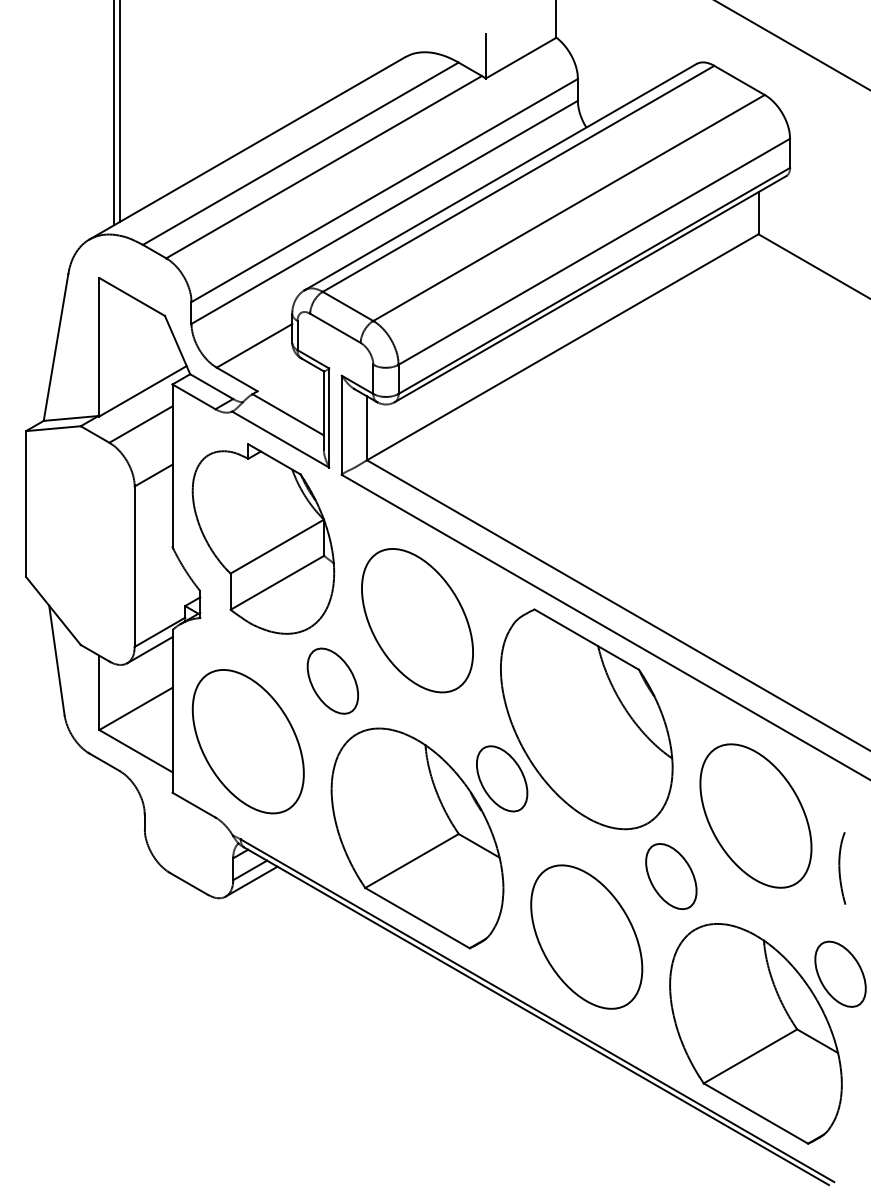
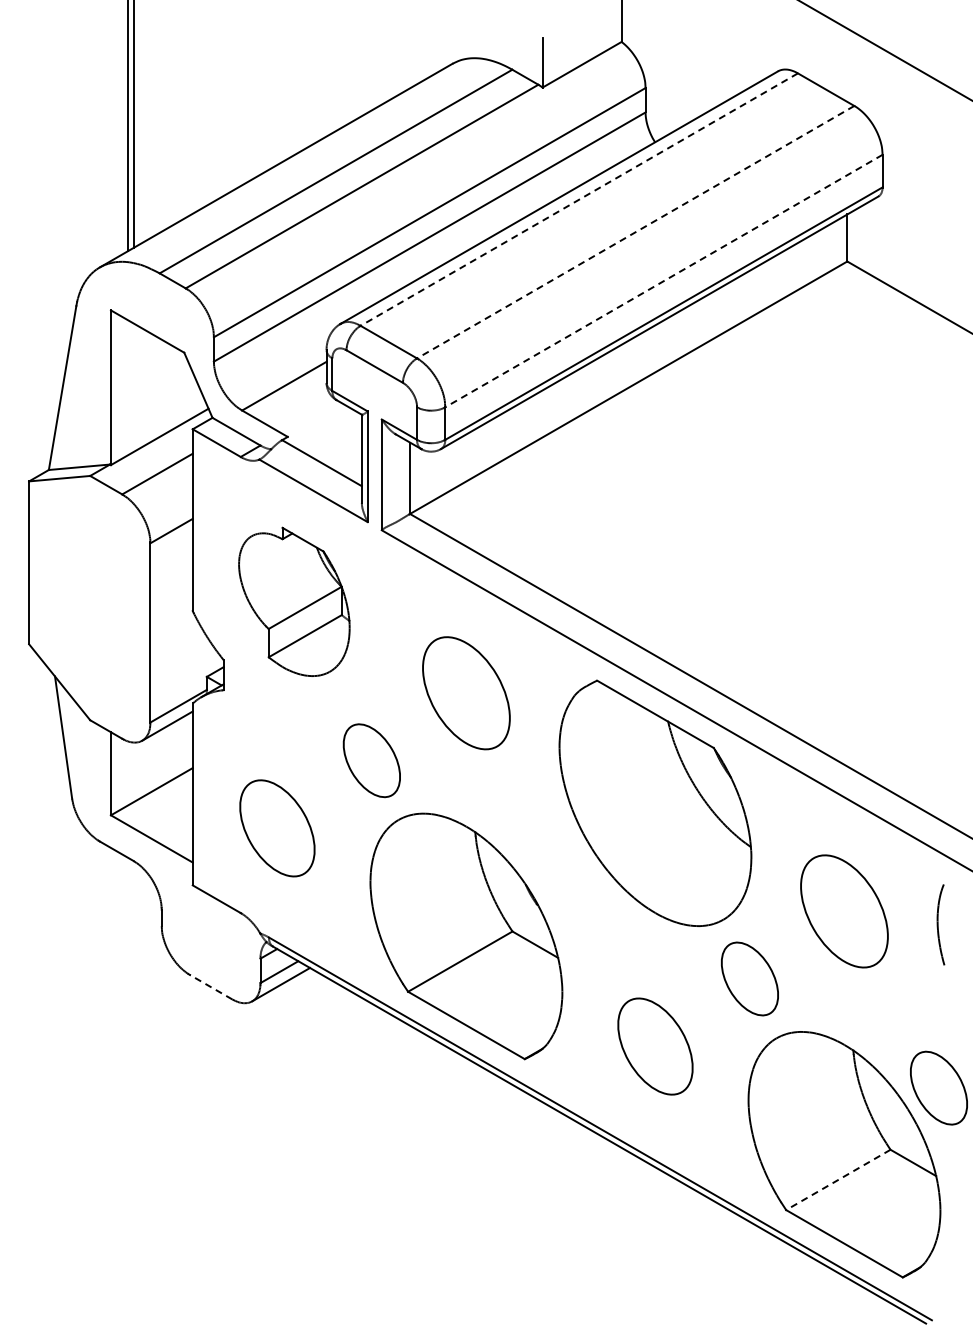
line: (517, 178) -> (578, 199), solid -> dashed
line: (568, 208) -> (635, 232), solid -> dashed
line: (593, 252) -> (663, 281), solid -> dashed
part: (263, 538) -> (294, 601), size x0.7
part: (417, 620) -> (466, 693), size x0.7
part: (248, 741) -> (277, 828), size x0.6
part: (501, 778) -> (560, 869), removed
part: (755, 816) -> (844, 911), size x0.7
part: (841, 868) -> (940, 924), moved
line: (188, 883) -> (210, 986), solid -> dashed
part: (586, 936) -> (655, 1046), size x0.6
line: (749, 1056) -> (837, 1180), solid -> dashed

